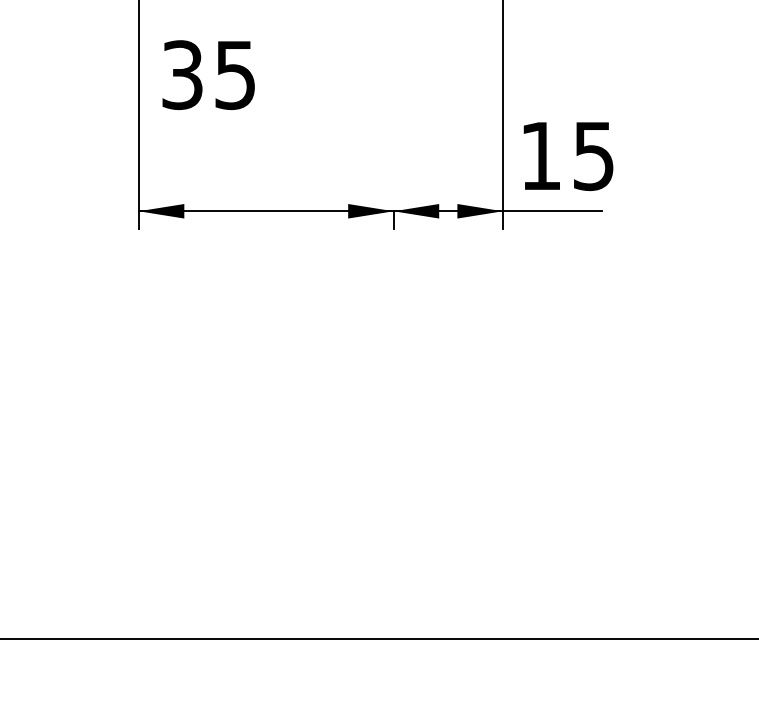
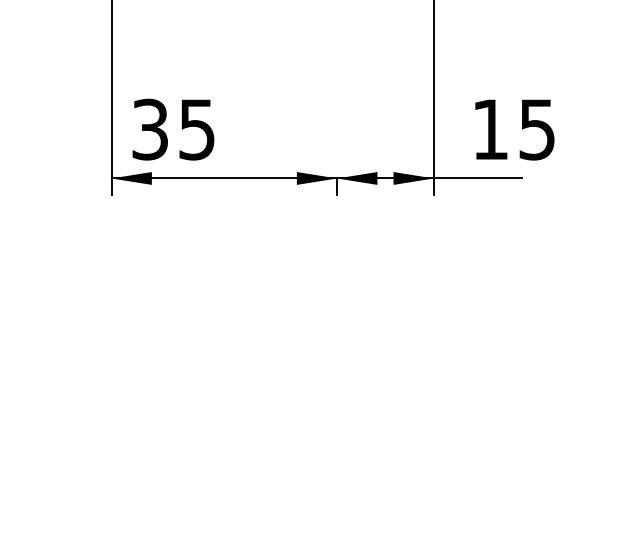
text: (208, 74) -> (173, 129), moved
text: (568, 156) -> (514, 129), moved

